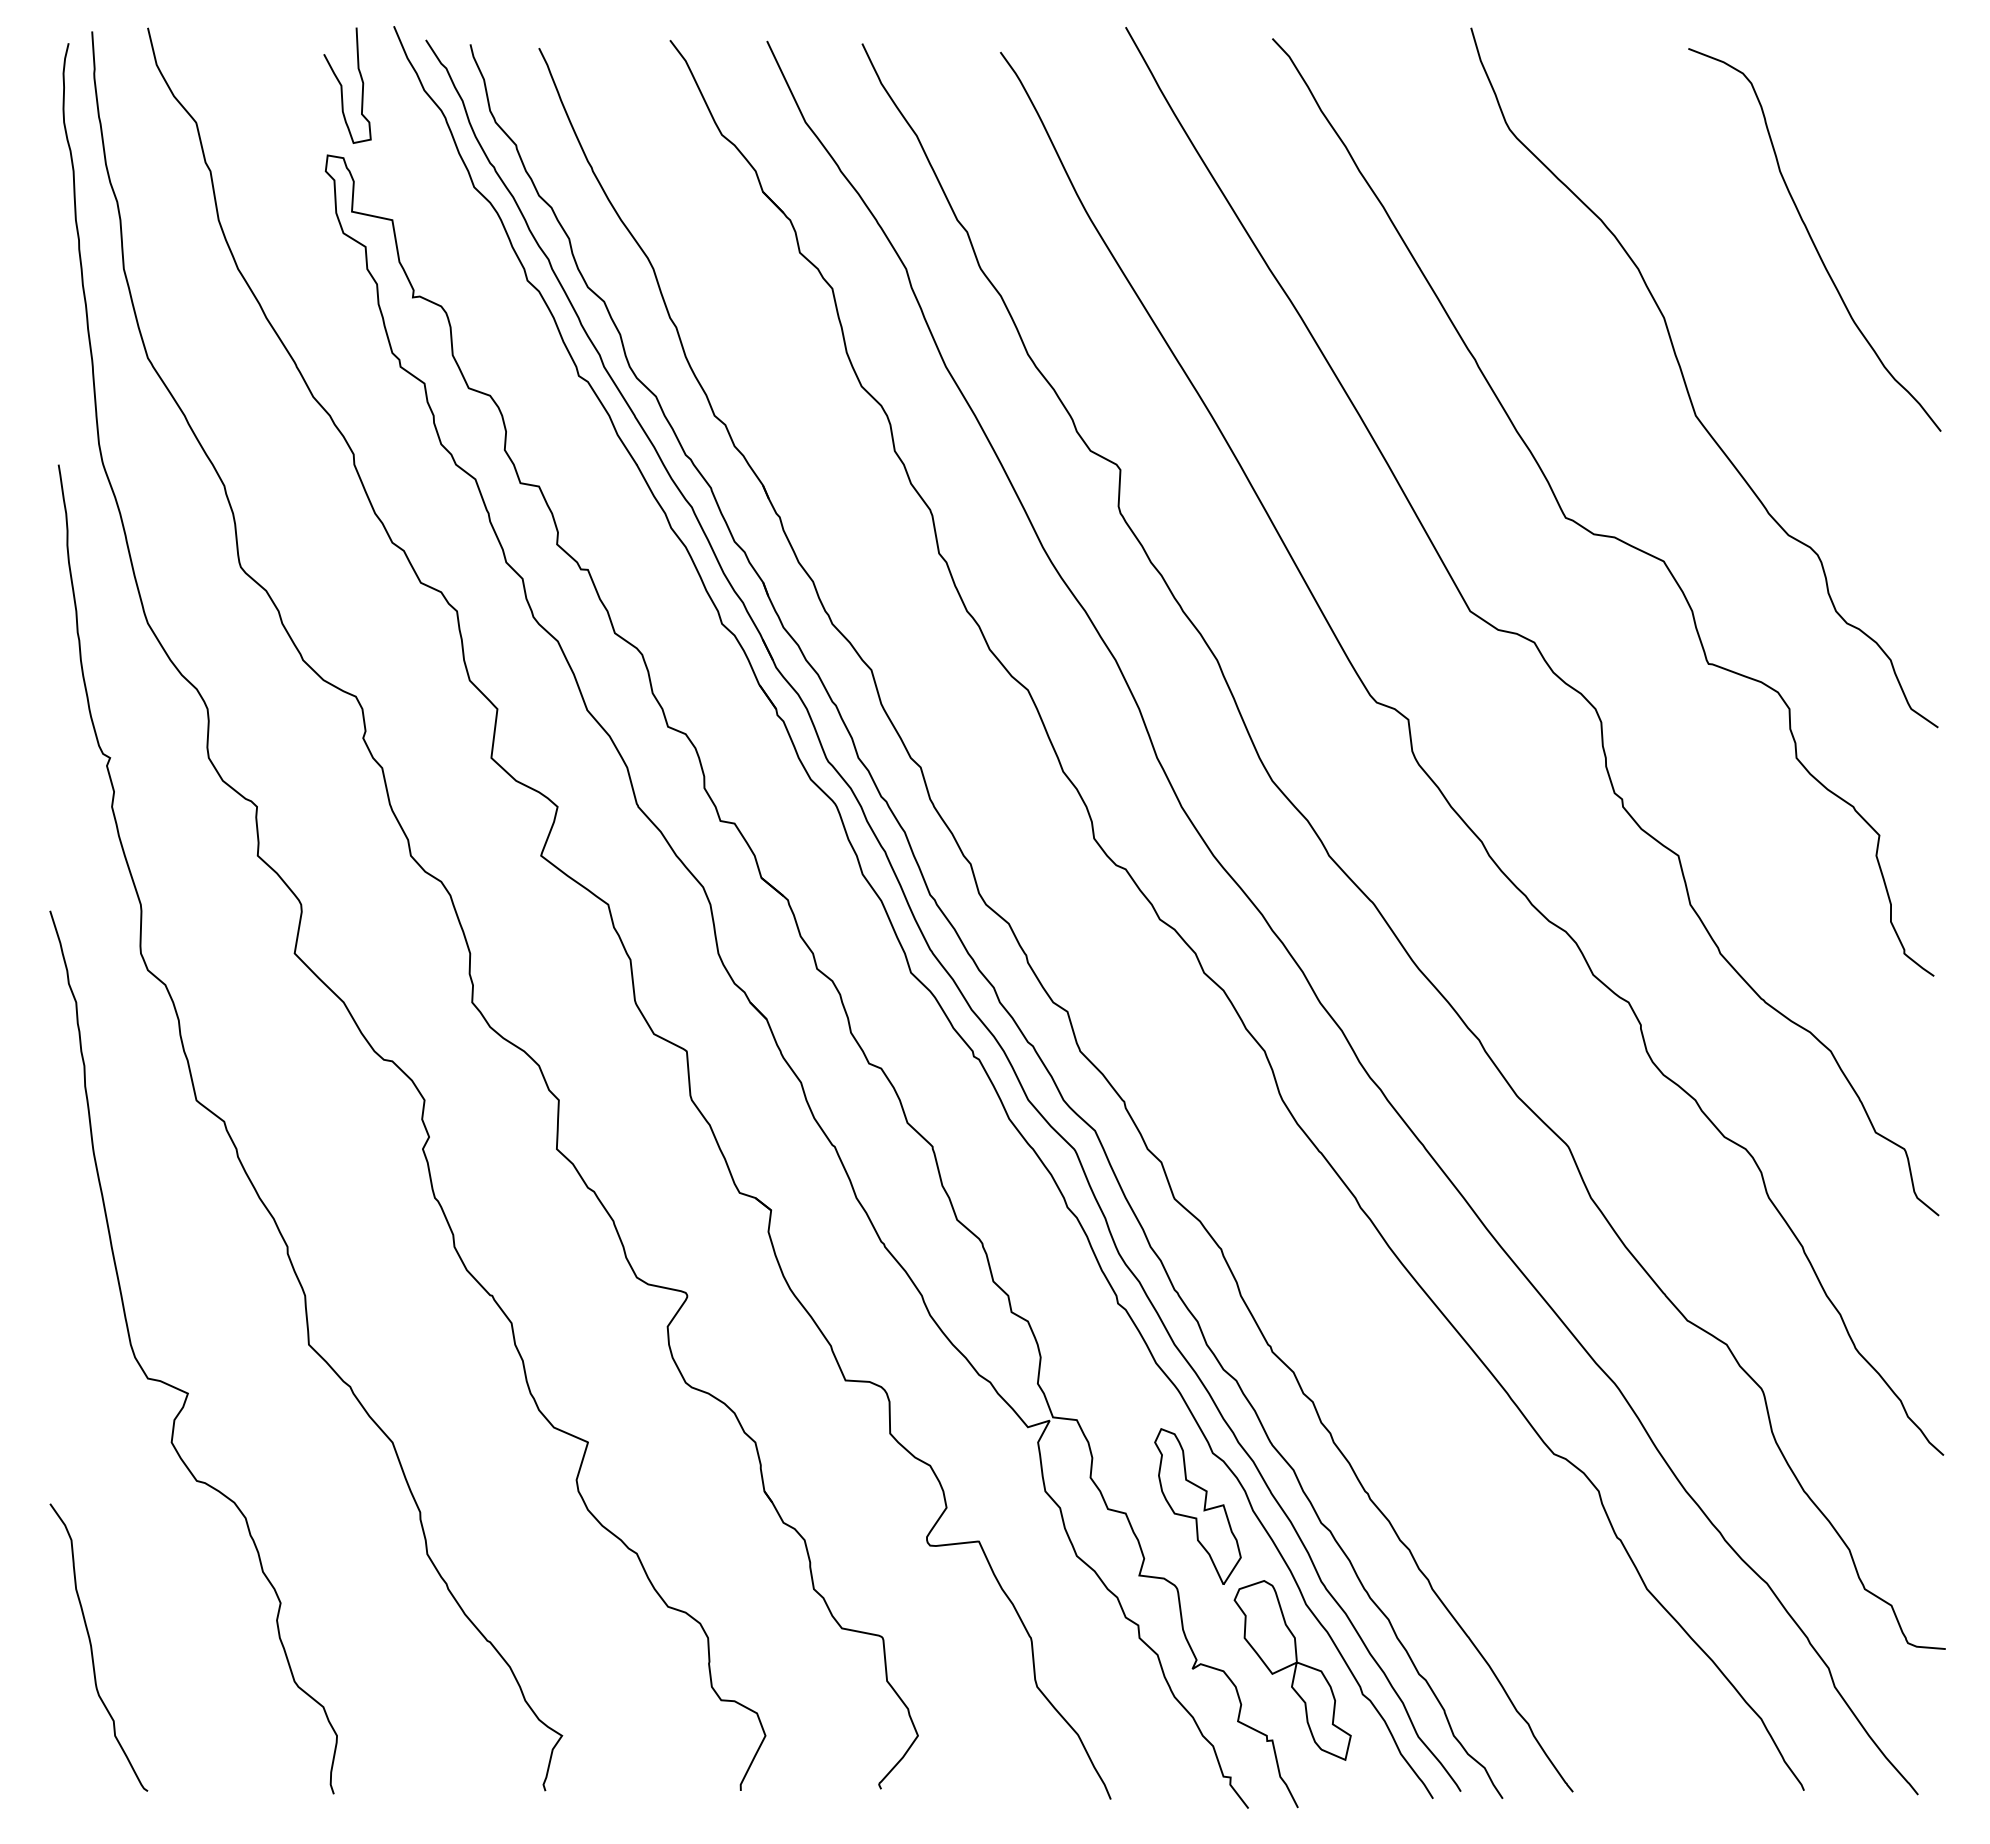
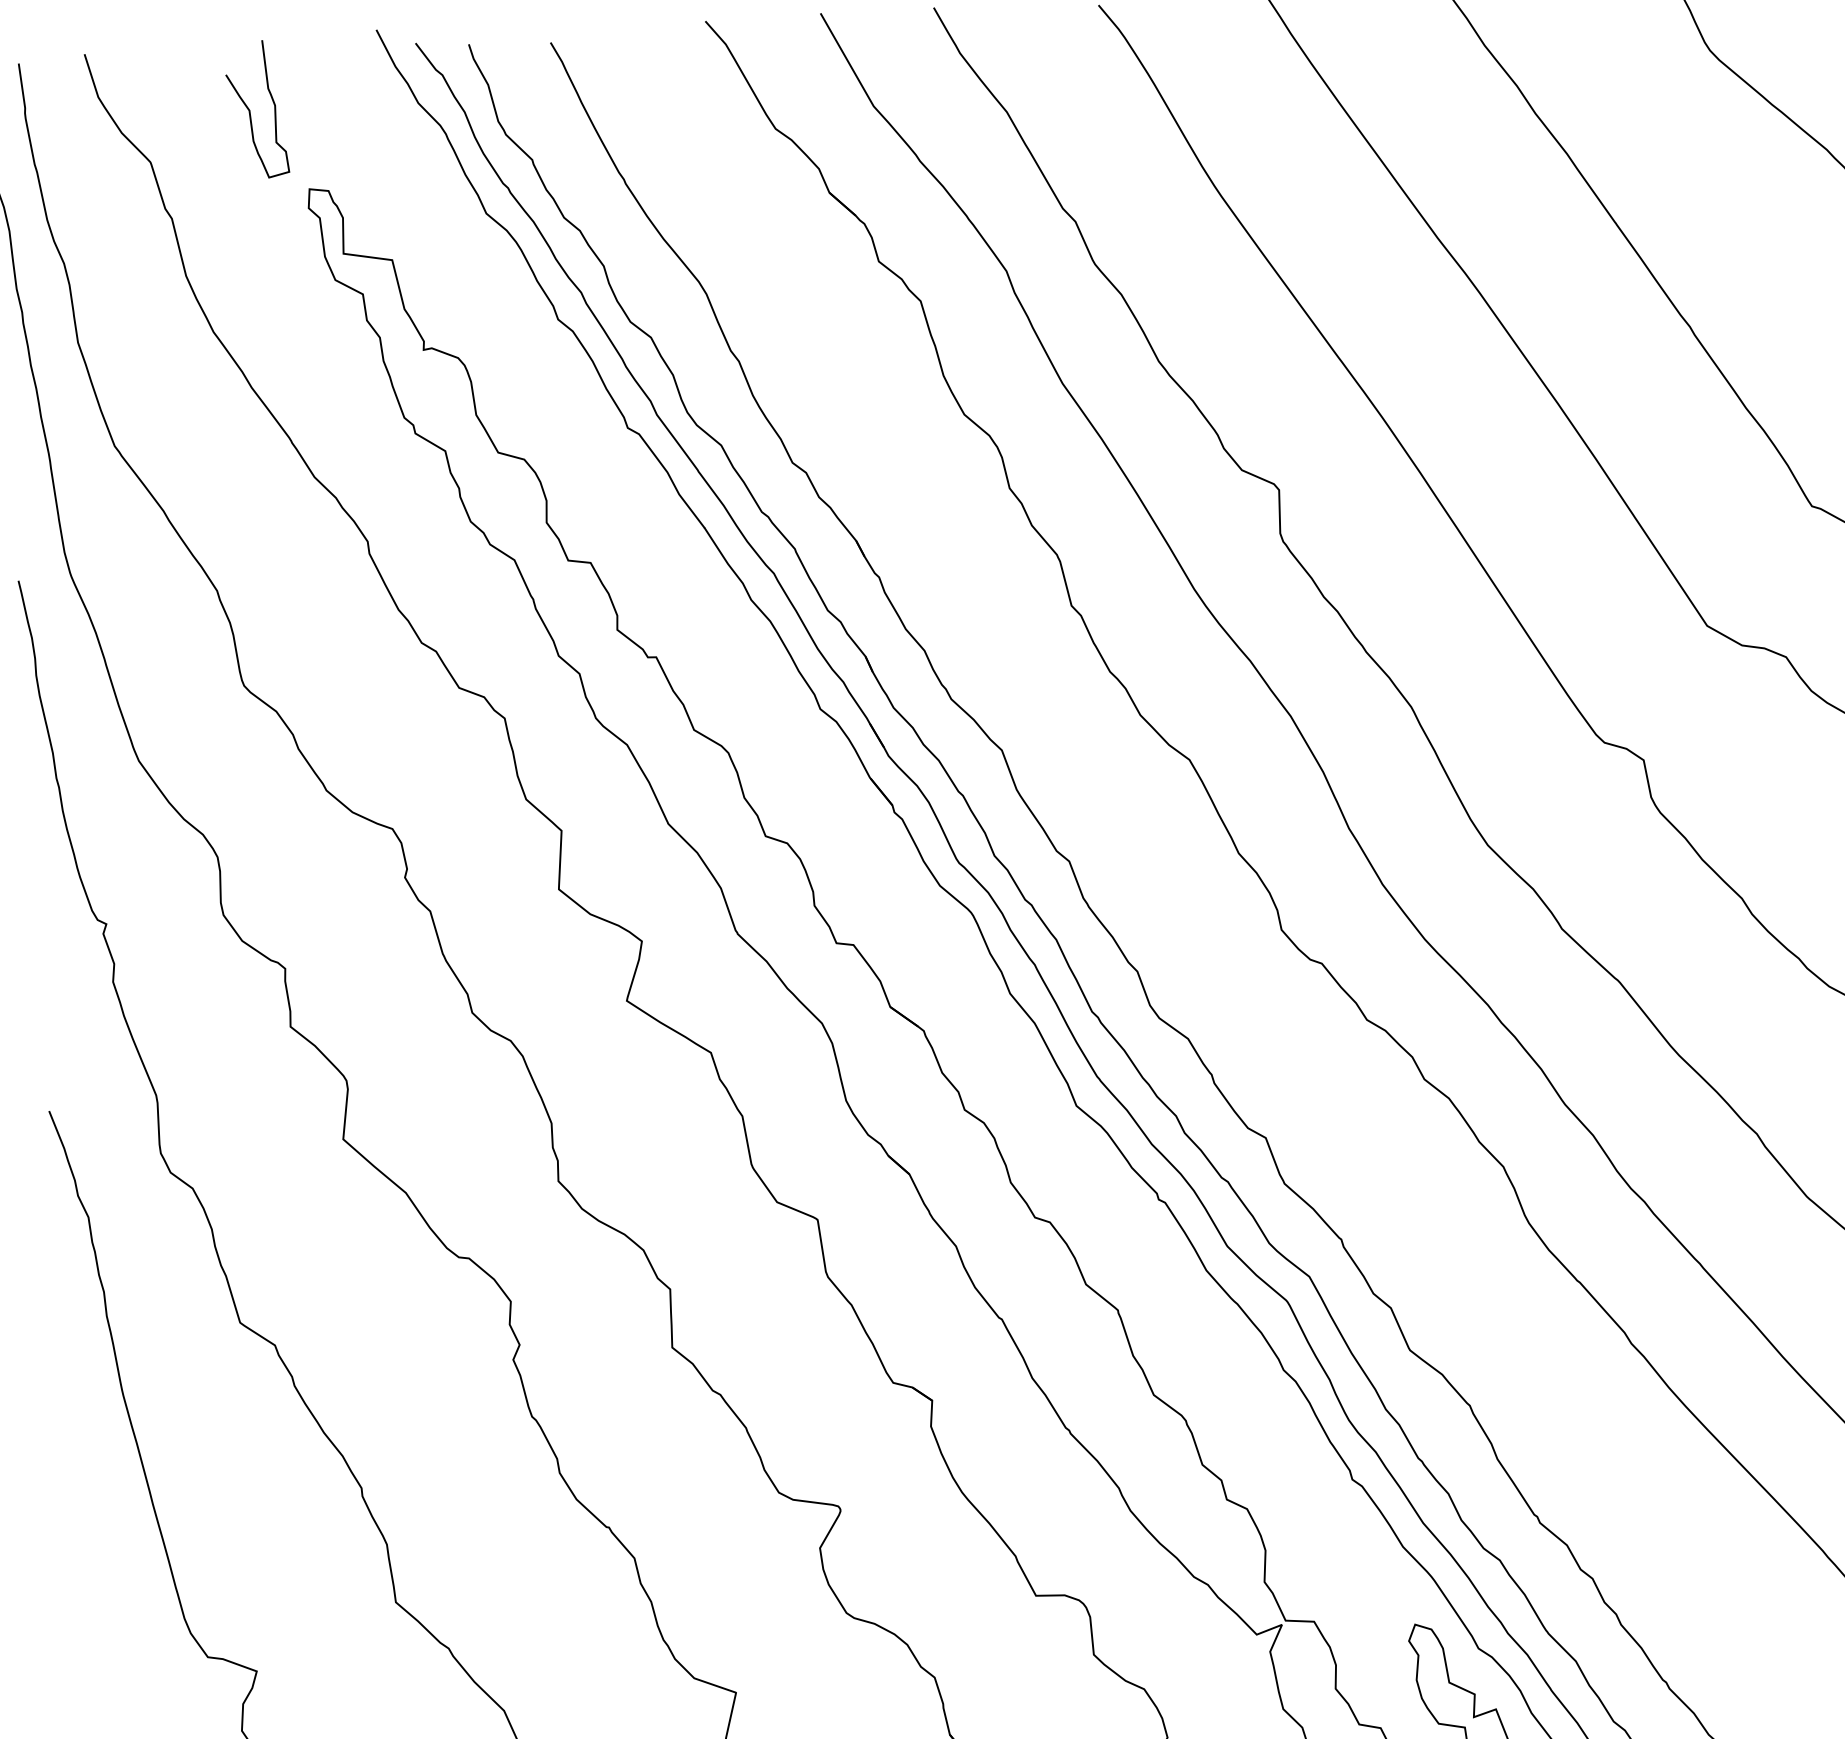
curve: (342, 85) -> (250, 110), moved

